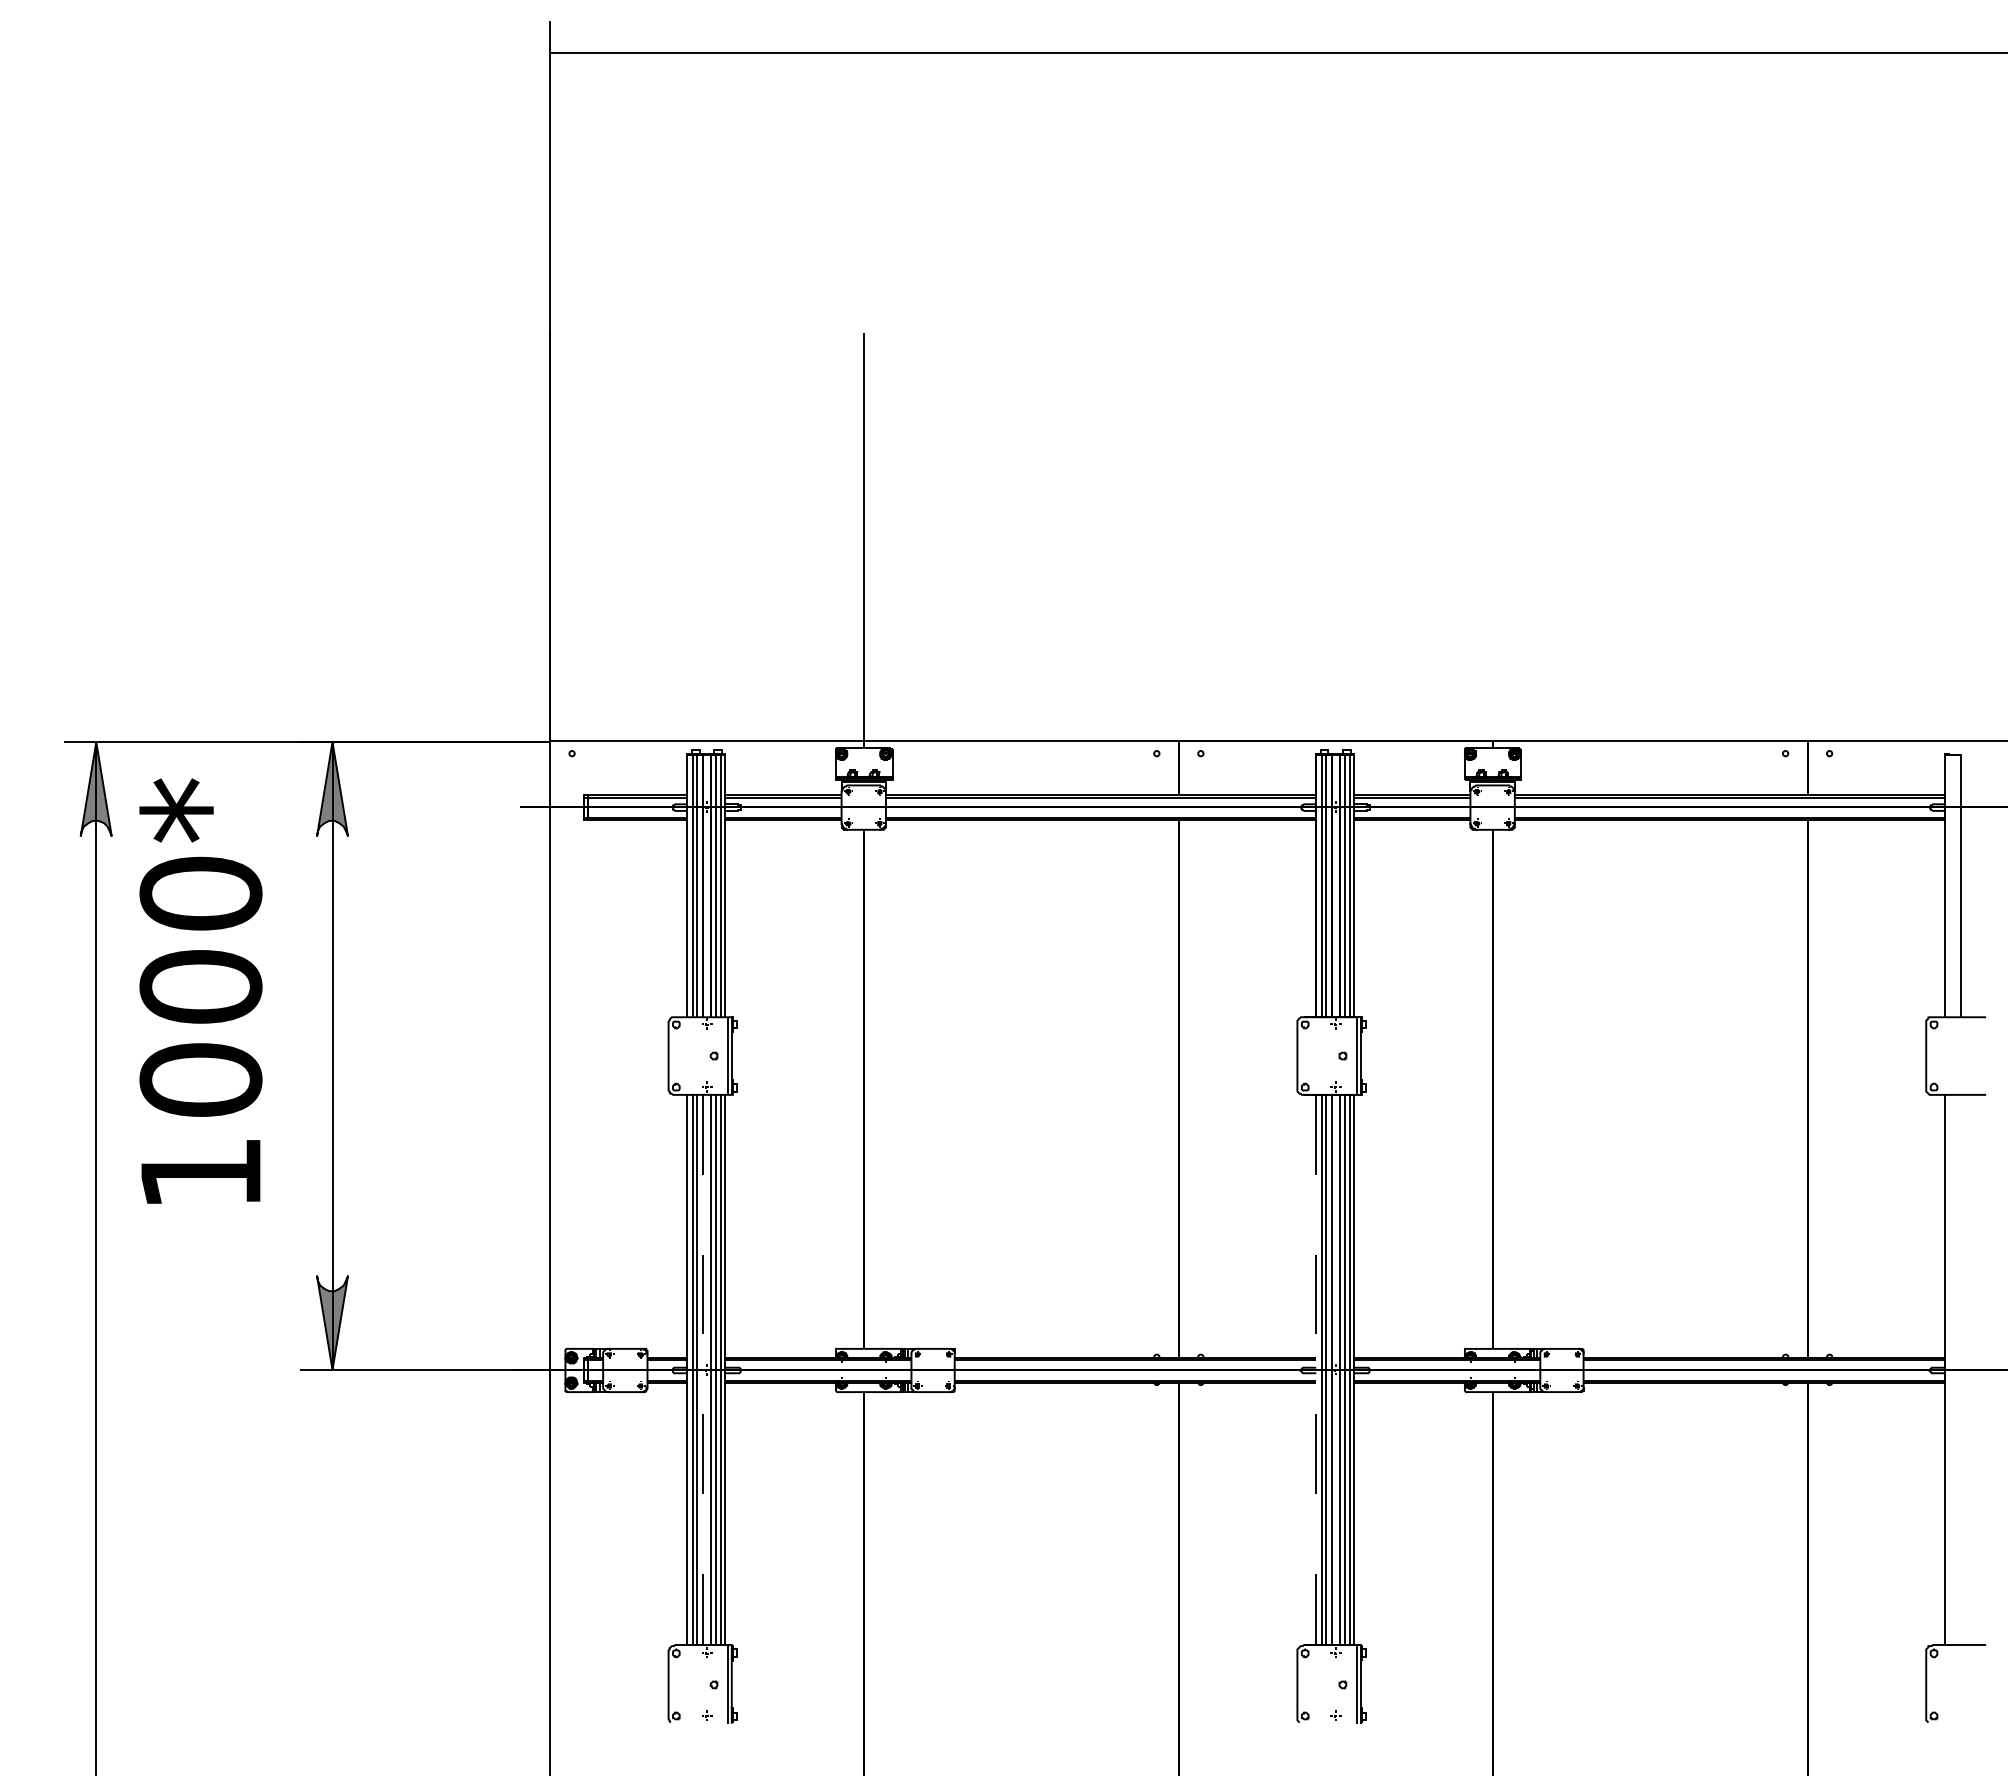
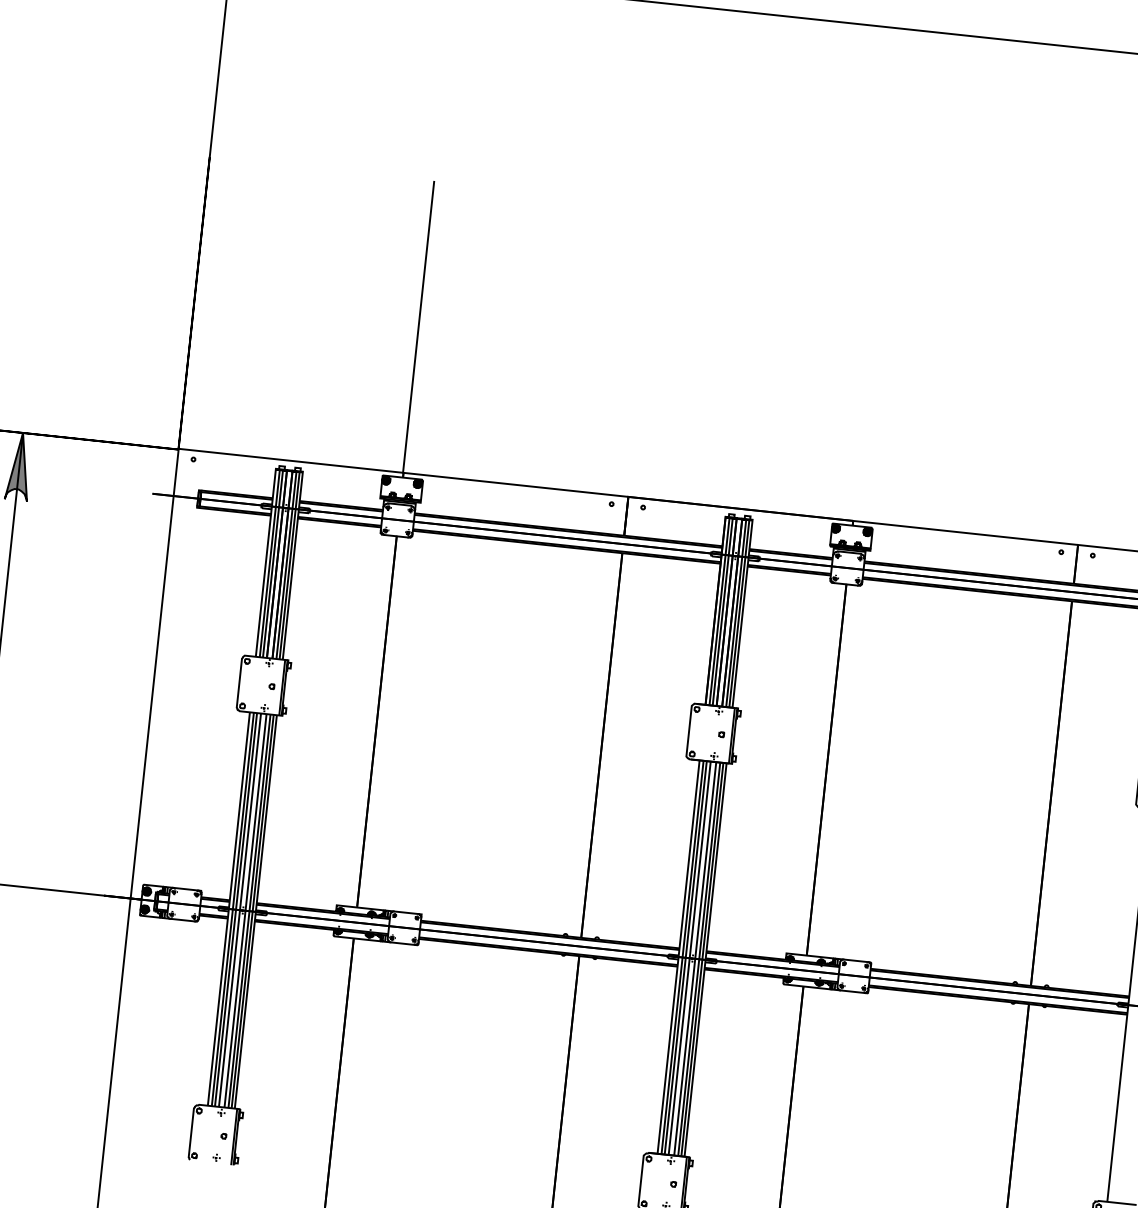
line: (702, 1370) -> (239, 910), dashed -> solid
line: (1316, 1370) -> (678, 957), dashed -> solid

